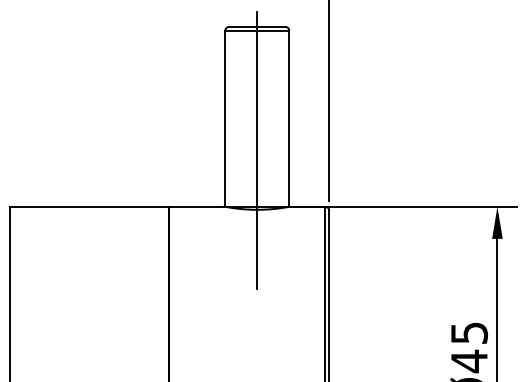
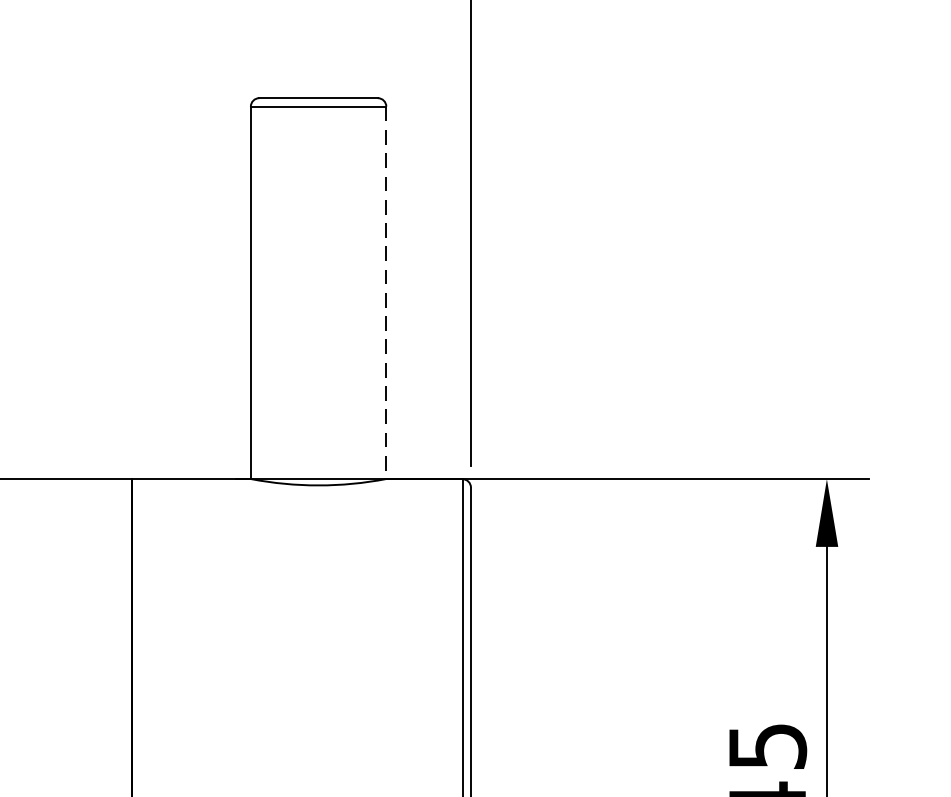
line: (289, 118) -> (386, 292), solid -> dashed
line: (257, 149) -> (319, 357), removed

